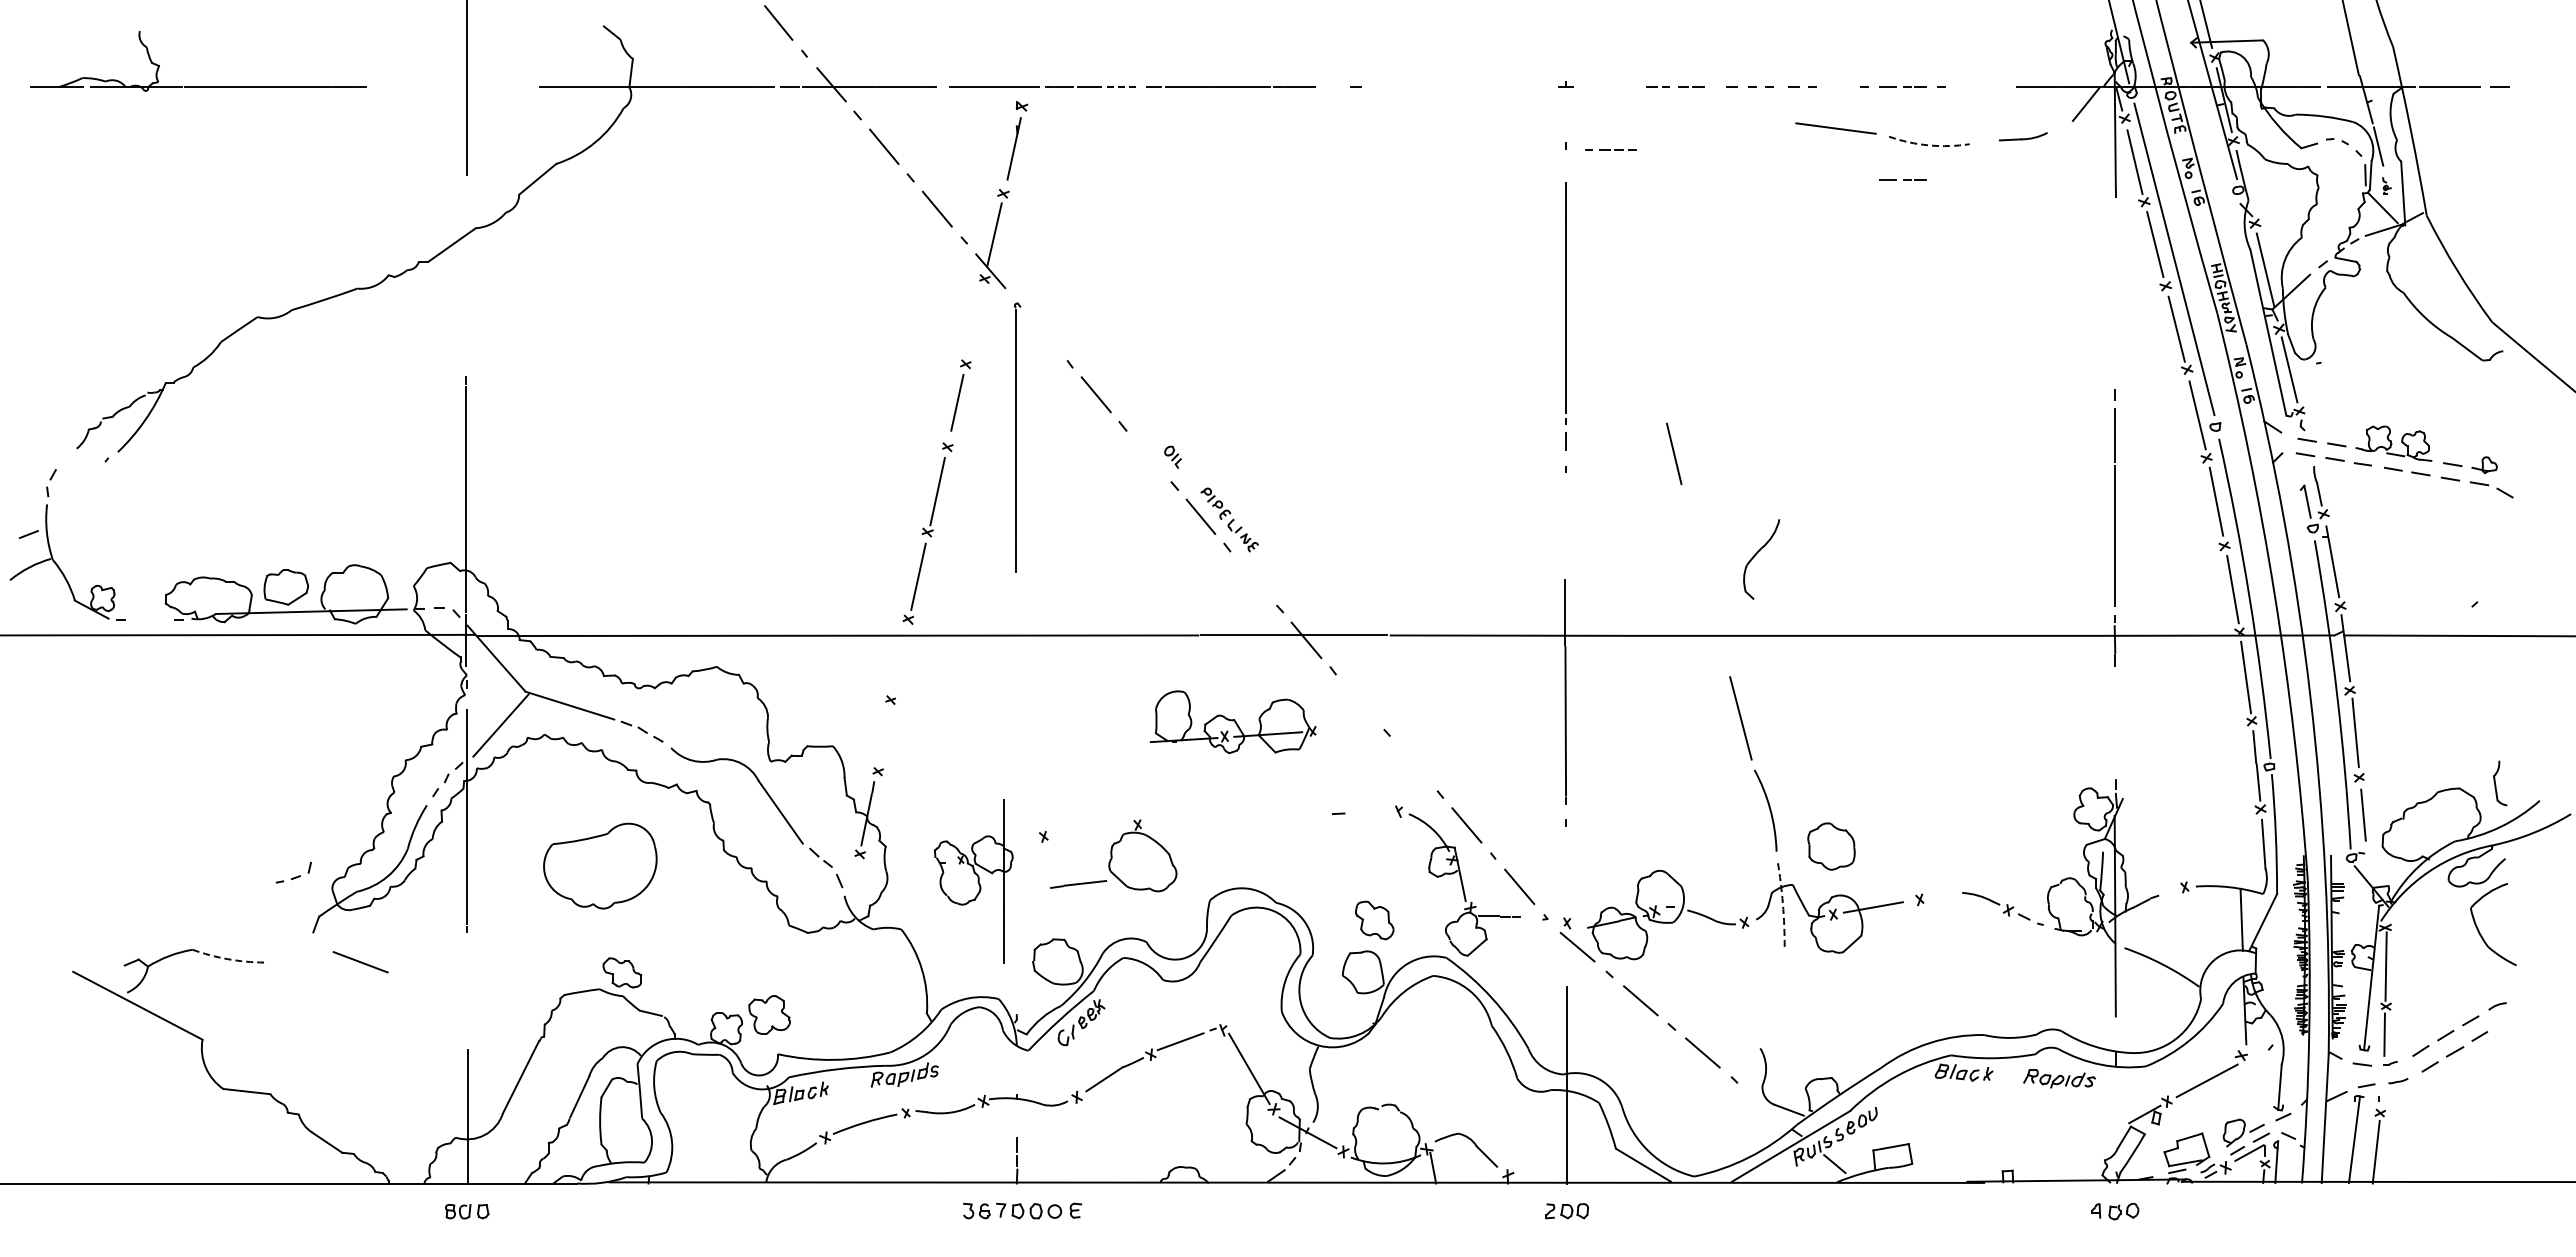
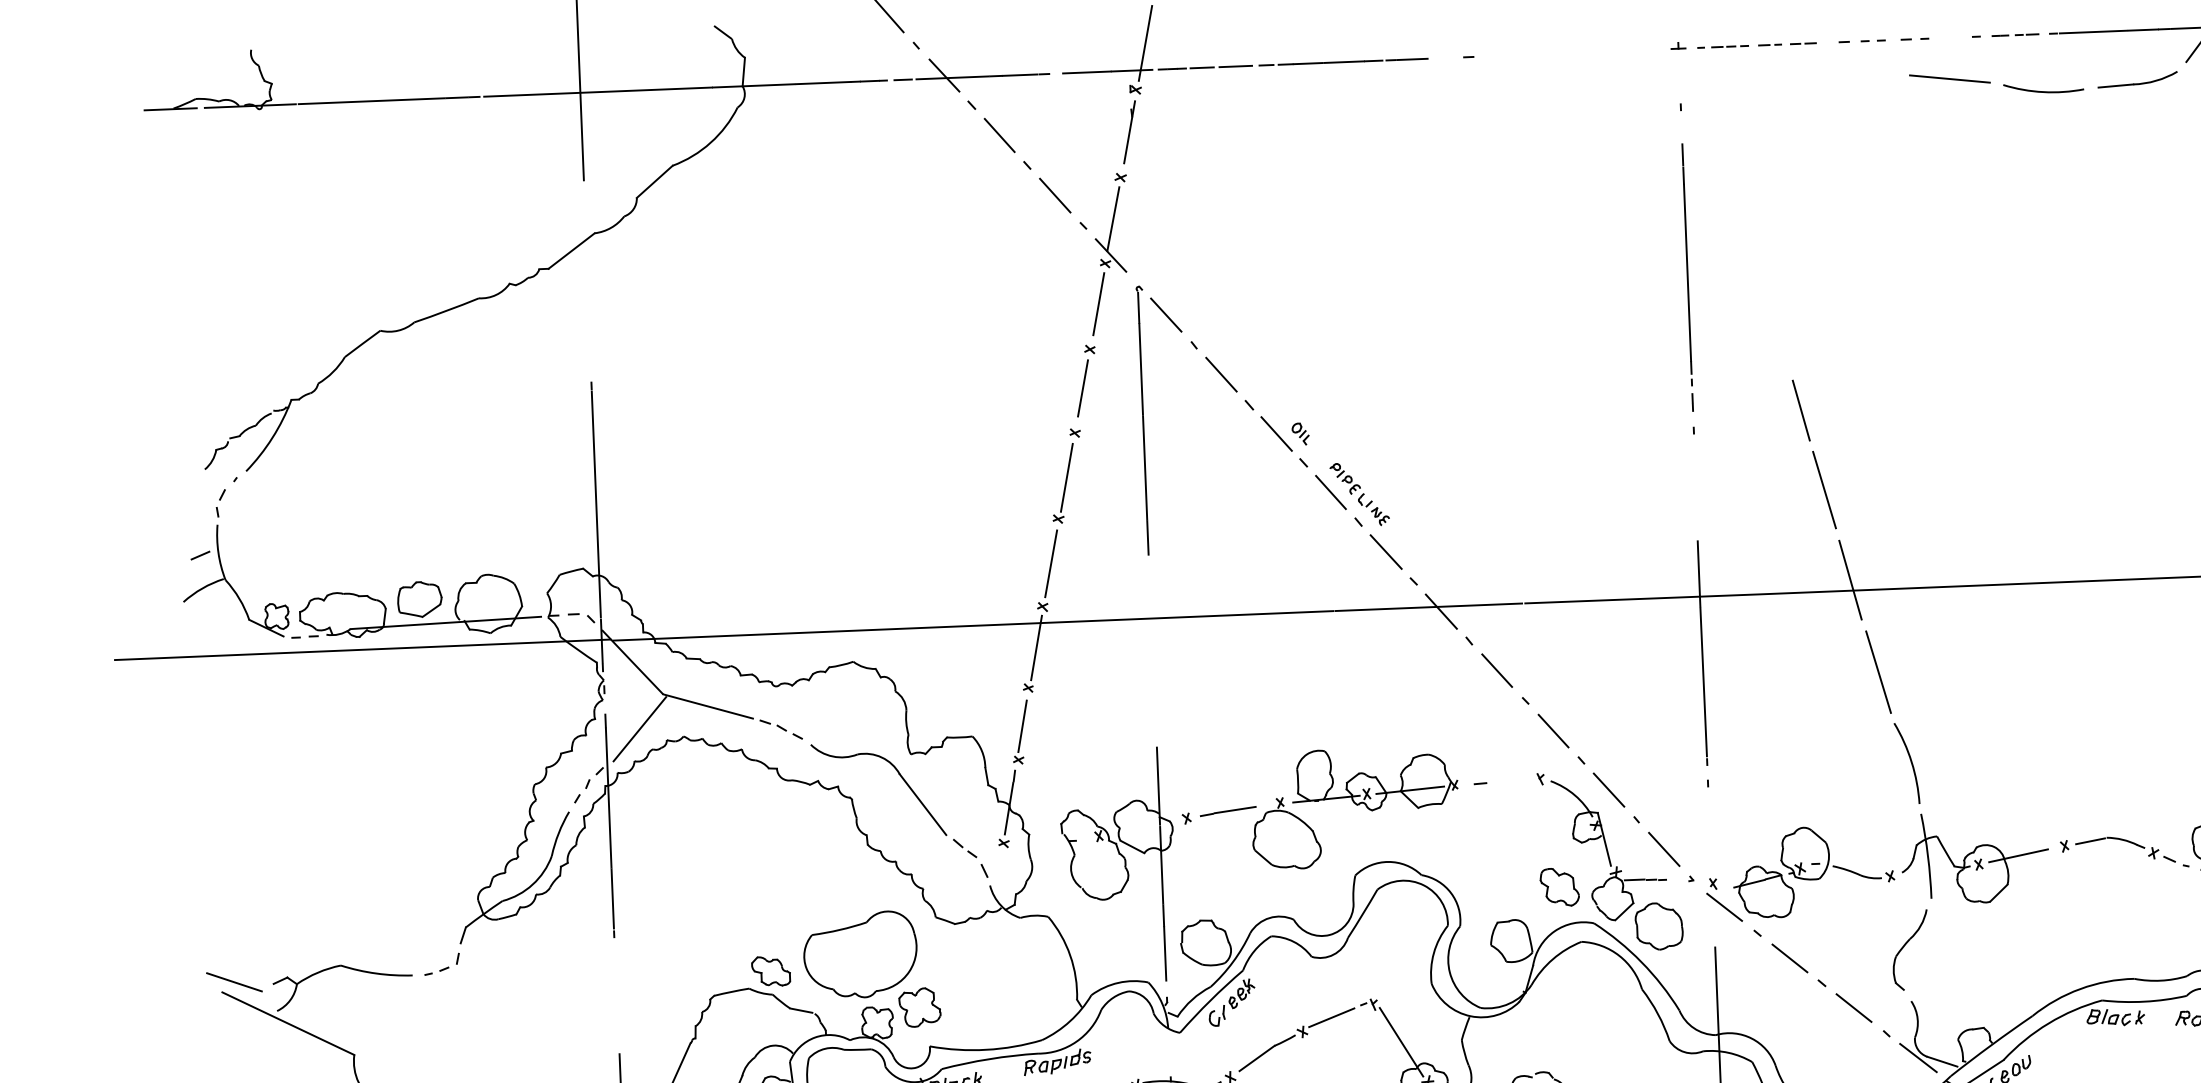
line: (1033, 60) -> (1145, 43), added
line: (453, 87) -> (566, 93), added
line: (1123, 87) -> (1236, 66), dashed -> solid
line: (1980, 87) -> (2092, 32), added
part: (2023, 136) -> (2137, 79), size x1.67
arc: (1928, 145) -> (2043, 92), dashed -> solid
line: (1610, 149) -> (1722, 46), moved
line: (1903, 179) -> (2019, 127), removed
line: (976, 319) -> (1098, 304), added
line: (1043, 332) -> (1166, 314), added
line: (1148, 455) -> (1276, 433), added
line: (1694, 533) -> (1824, 489), added
part: (50, 546) -> (222, 566), moved
part: (1756, 555) -> (1905, 946), moved
line: (1253, 578) -> (1385, 551), added
line: (1716, 625) -> (1850, 580), added
line: (900, 660) -> (1036, 648), added
line: (1359, 701) -> (1496, 670), added
part: (1232, 722) -> (1374, 779), moved
line: (883, 737) -> (1022, 725), added
line: (1413, 764) -> (1553, 731), added
part: (1831, 846) -> (1659, 926), moved
part: (600, 865) -> (860, 954), moved
part: (293, 872) -> (441, 964), moved
part: (973, 881) -> (1118, 865), size x1.43
line: (1078, 884) -> (1228, 811), moved
line: (1945, 895) -> (2090, 840), added
arc: (1782, 904) -> (1927, 856), dashed -> solid
part: (1374, 920) -> (1559, 887), moved
arc: (227, 959) -> (376, 973), dashed -> solid
line: (360, 962) -> (234, 982), moved
line: (1764, 1105) -> (1917, 1058), added

